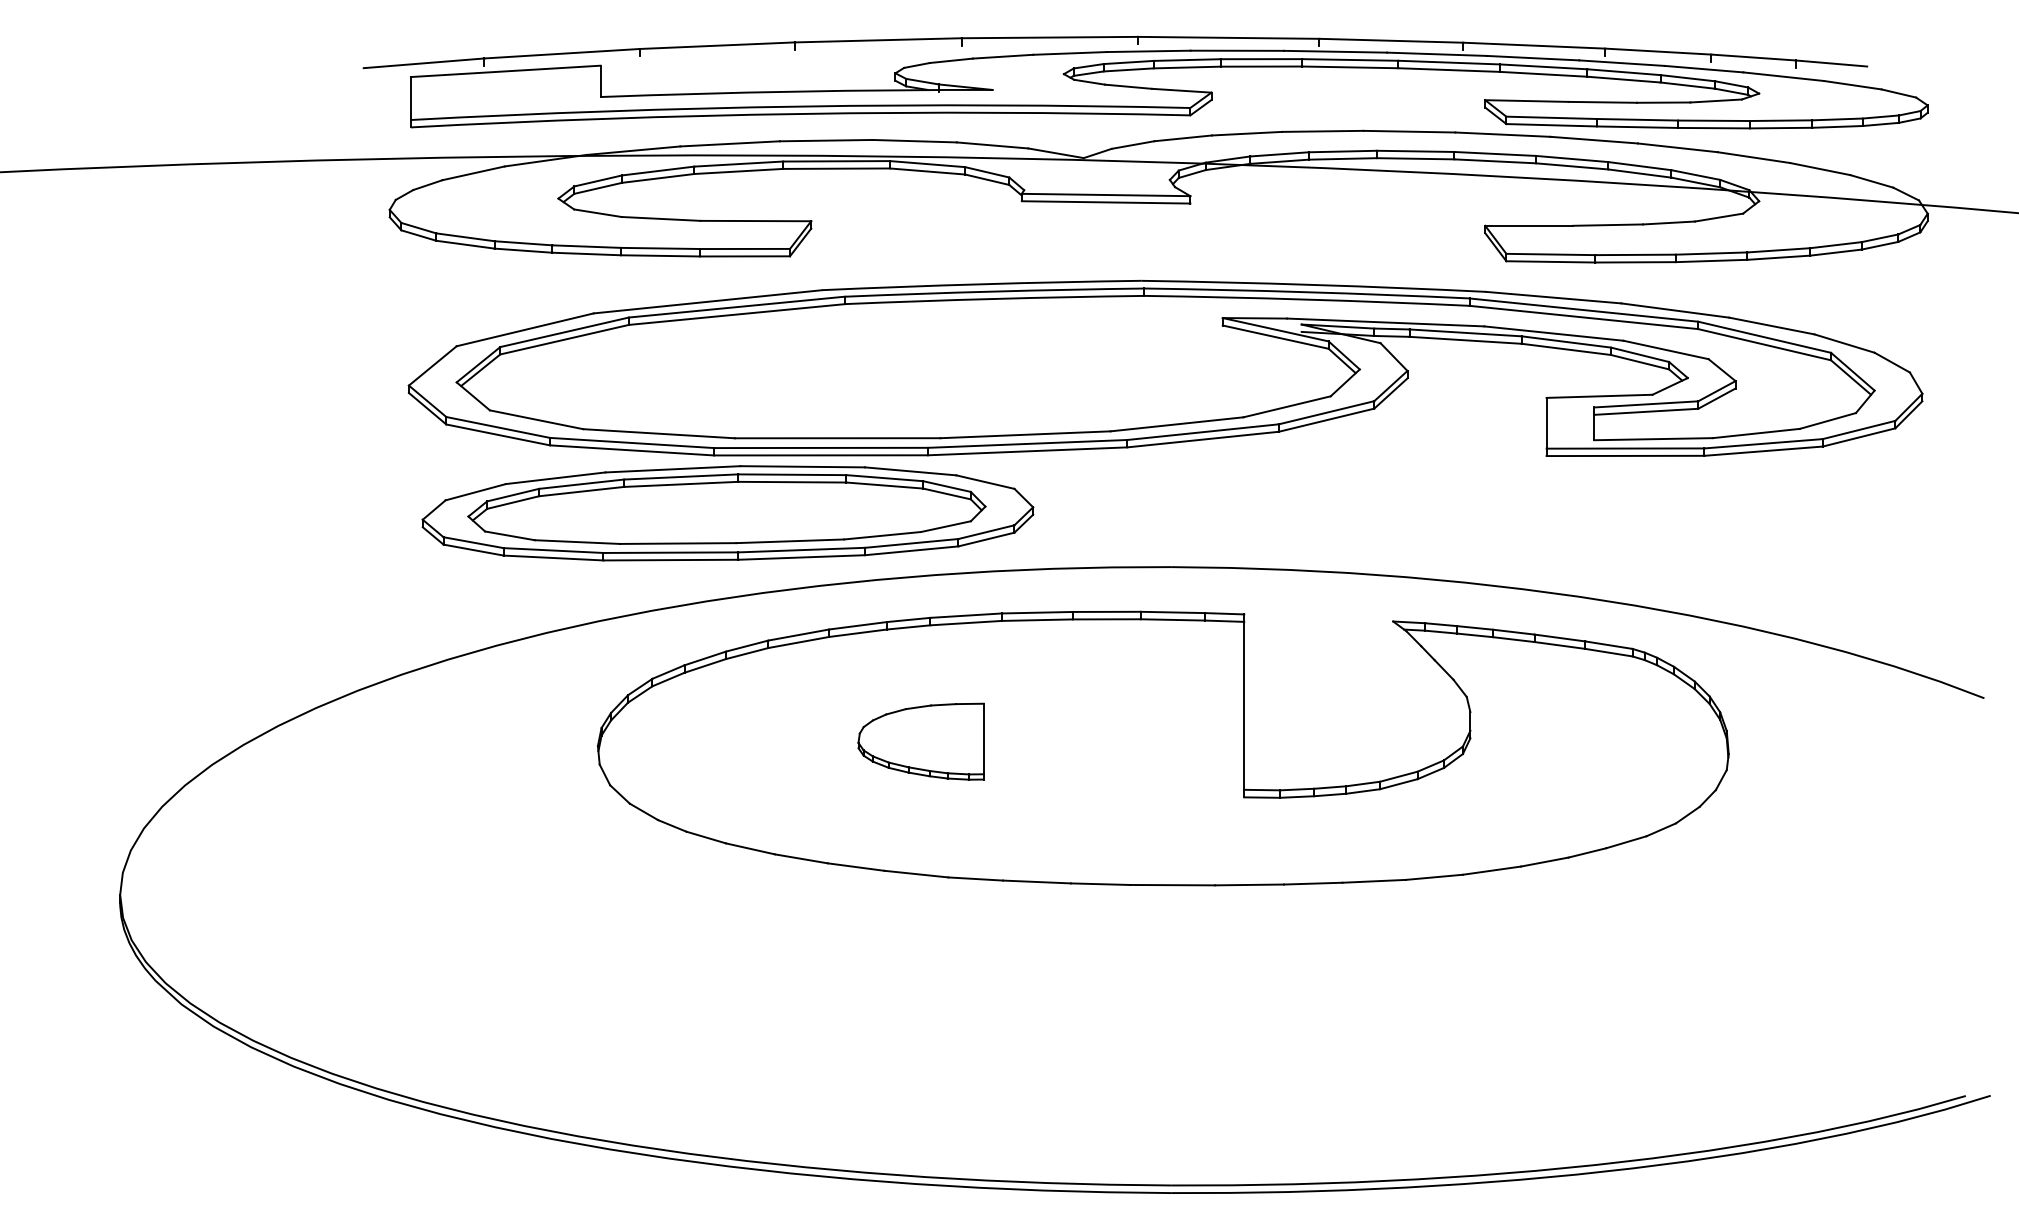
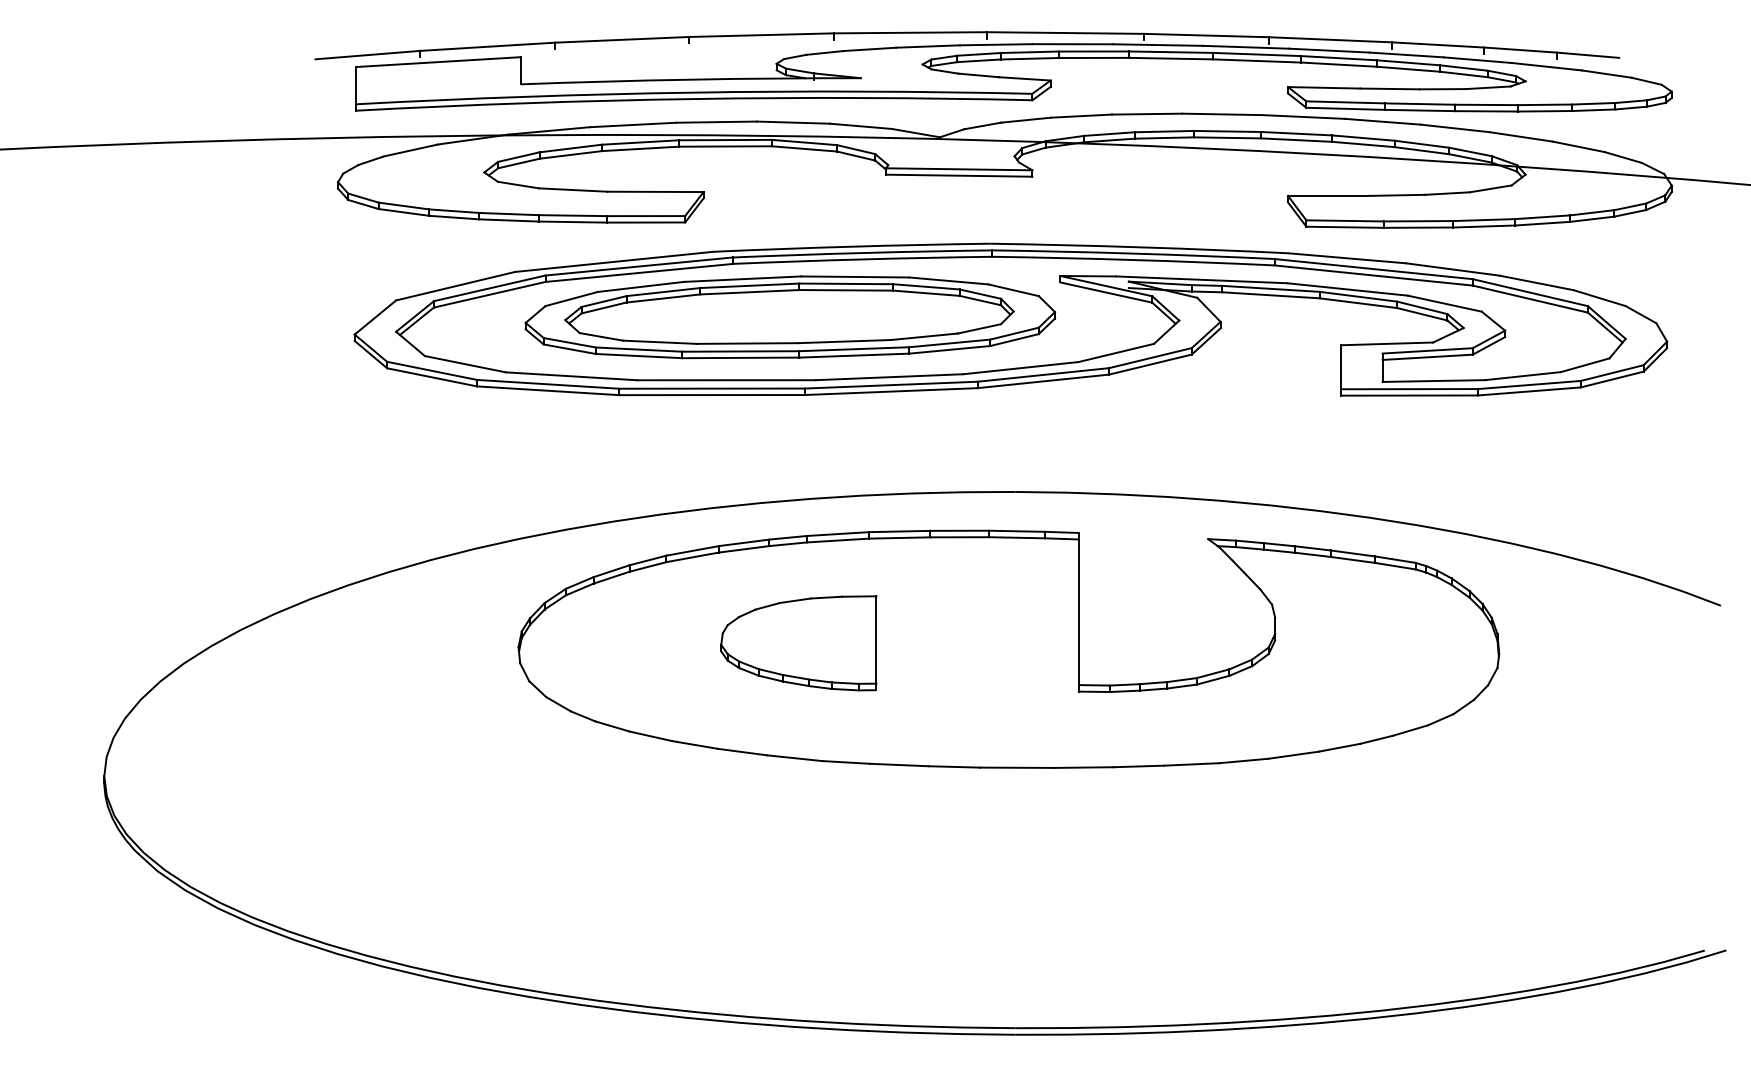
part: (728, 513) -> (790, 317), moved
part: (920, 741) -> (798, 643), size x1.43

